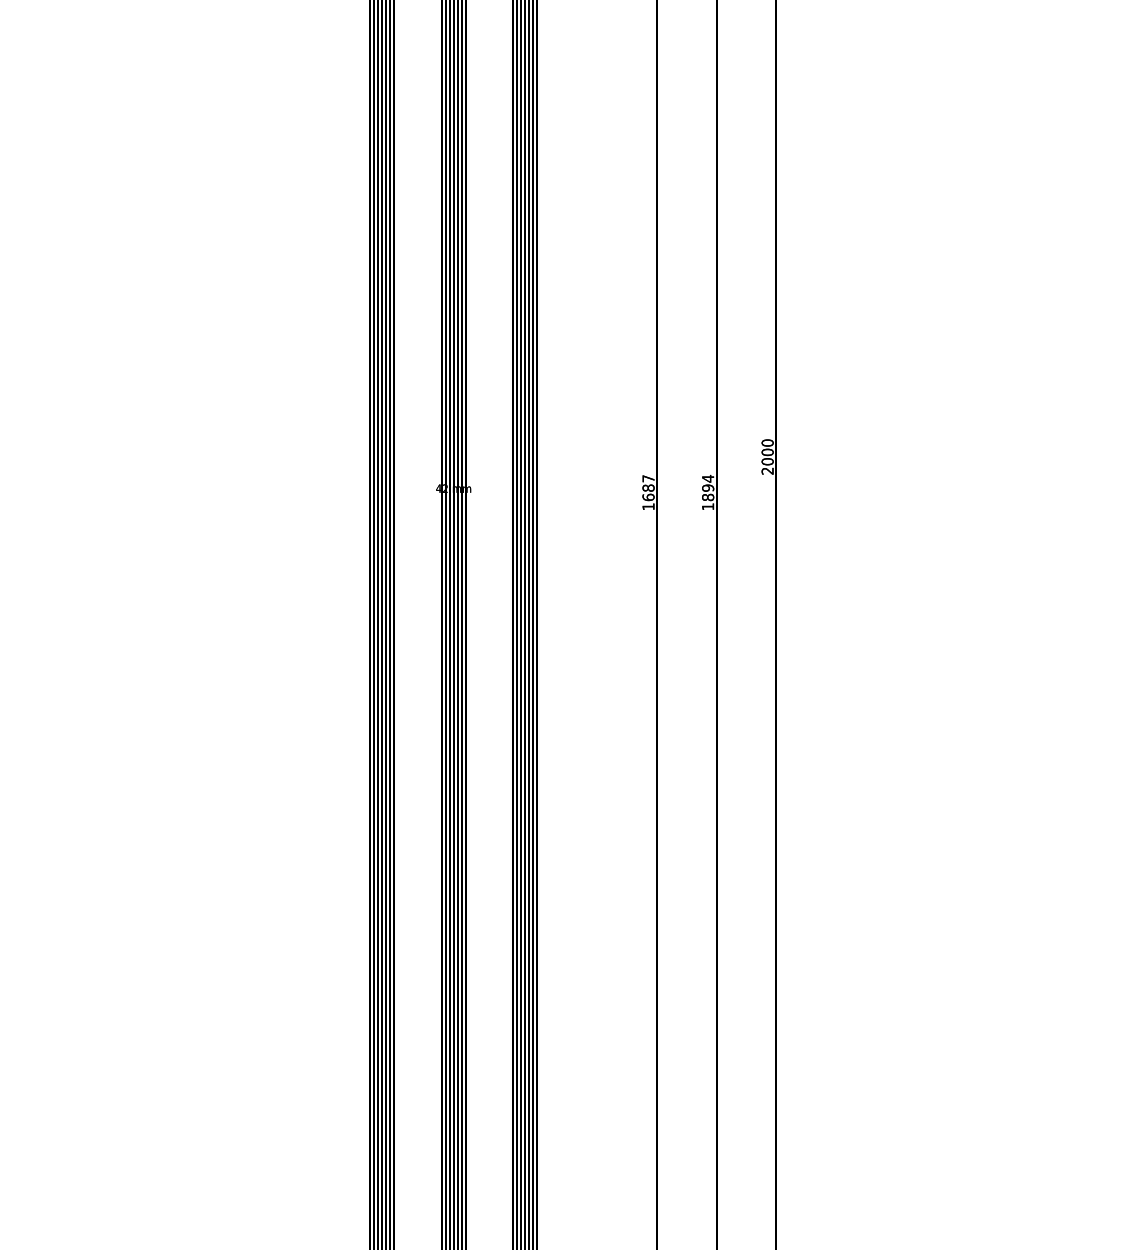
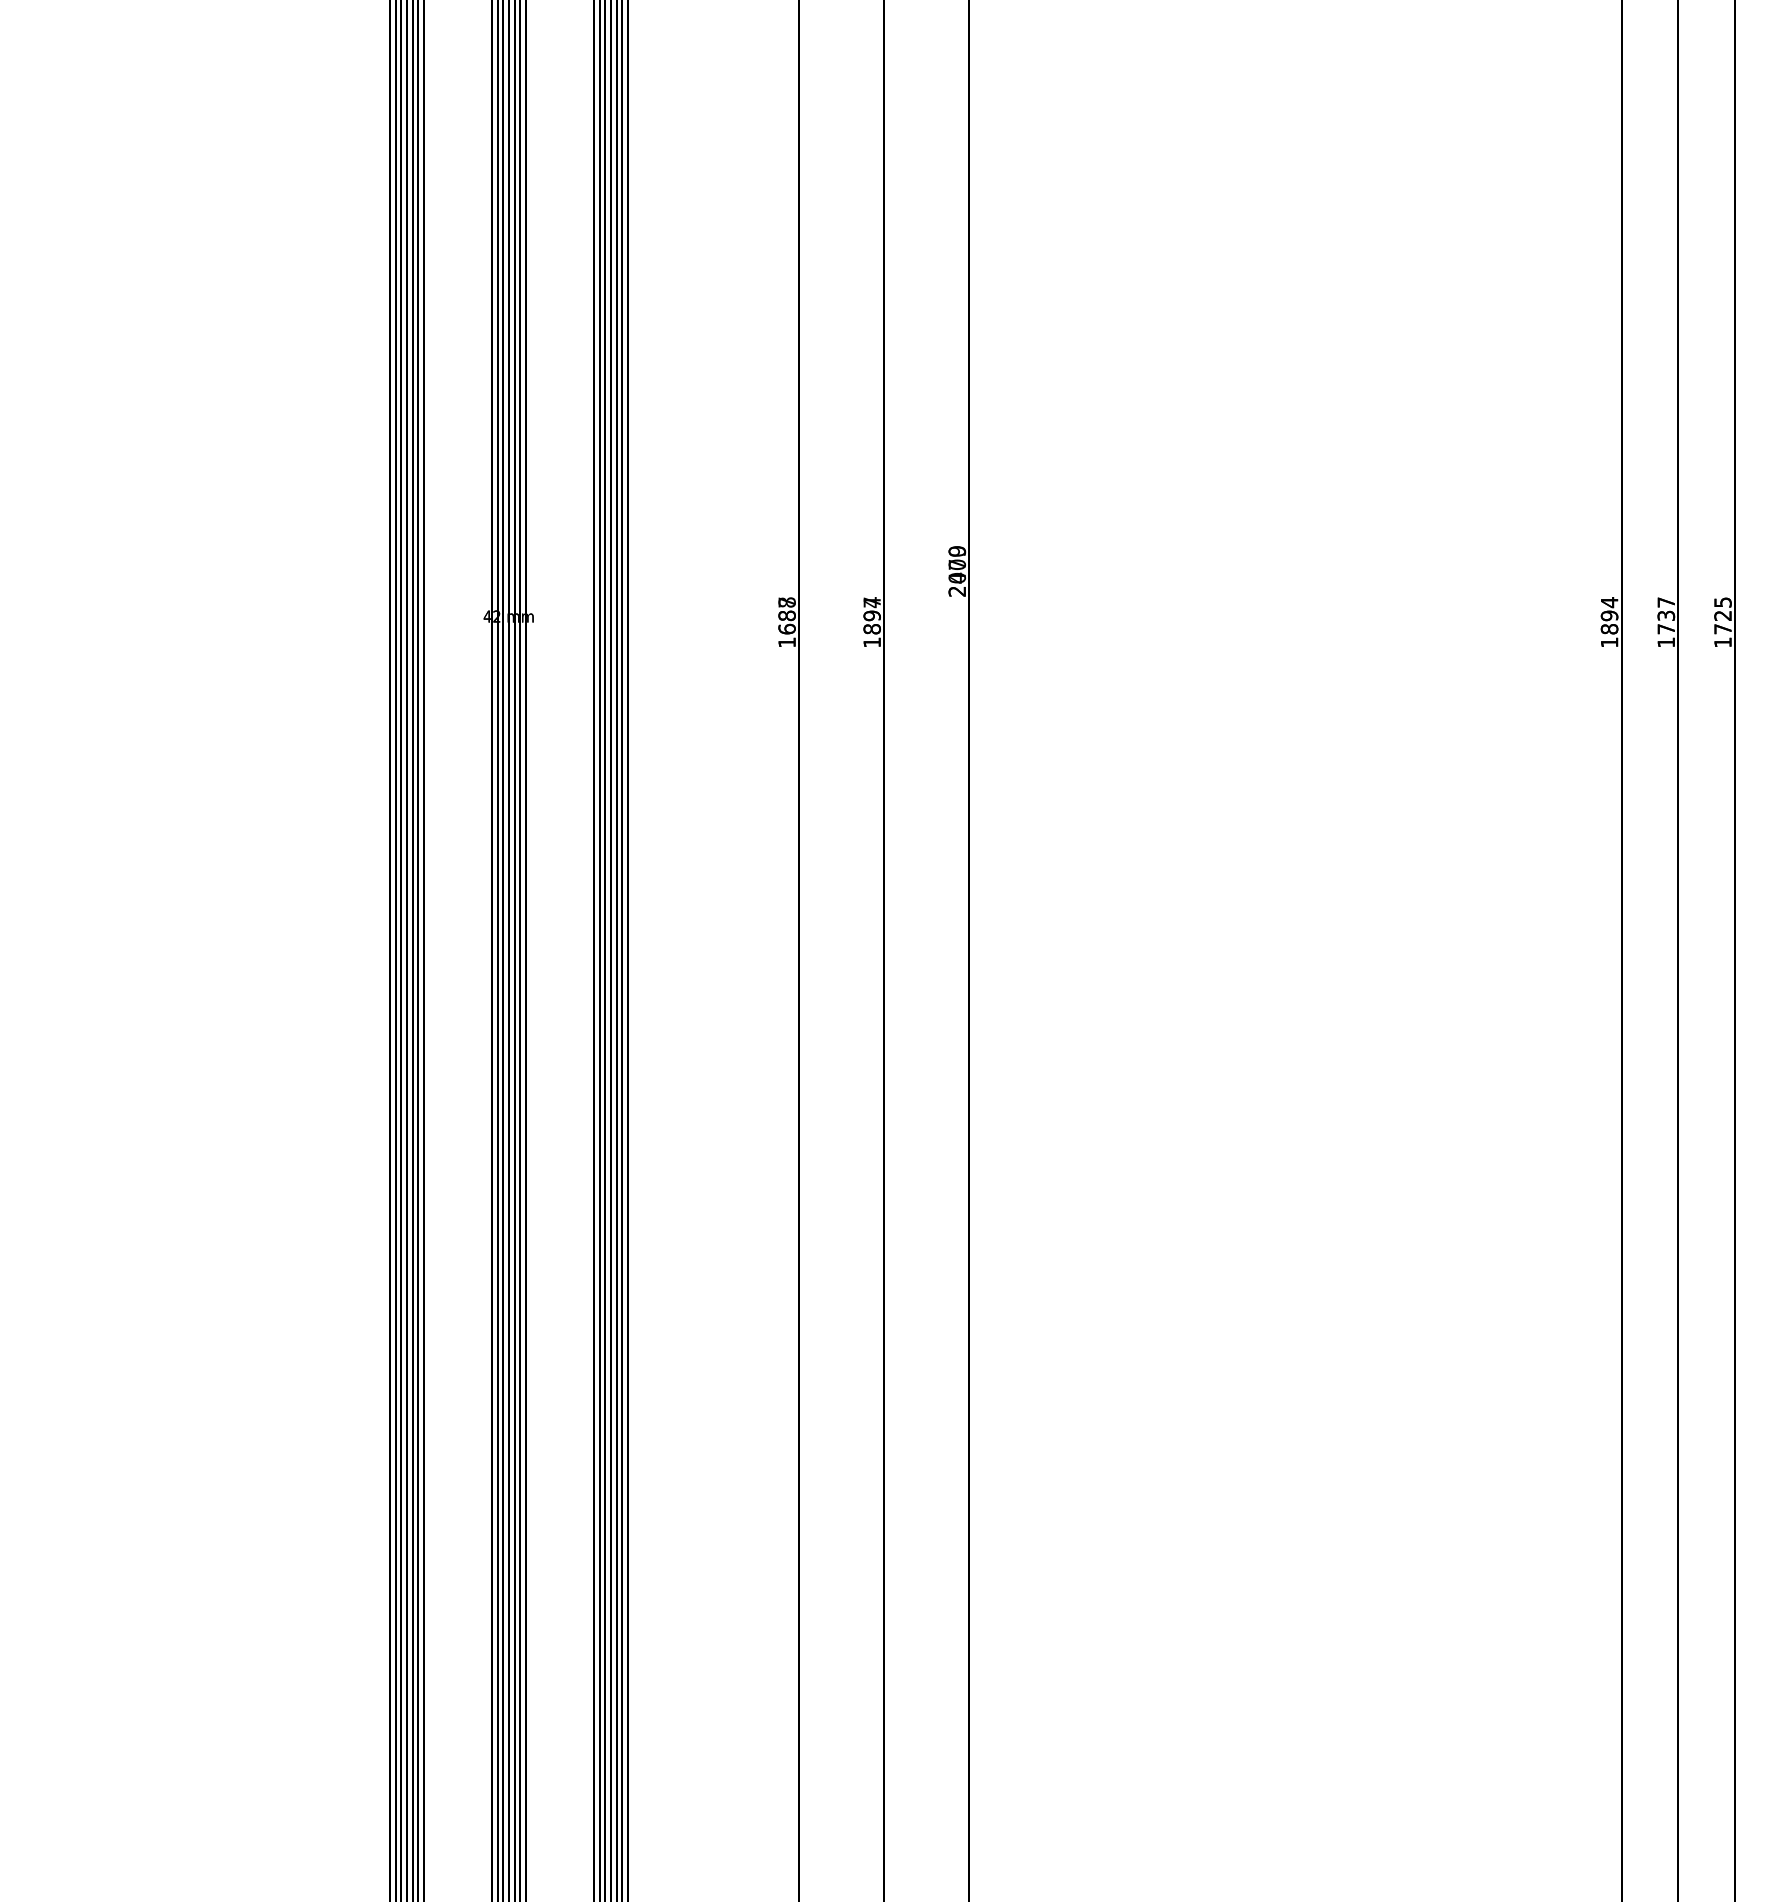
text: (767, 452) -> (956, 564), 2000 -> 2479
text: (648, 478) -> (786, 602), 1687 -> 1688
text: (707, 478) -> (871, 602), 1894 -> 1897

